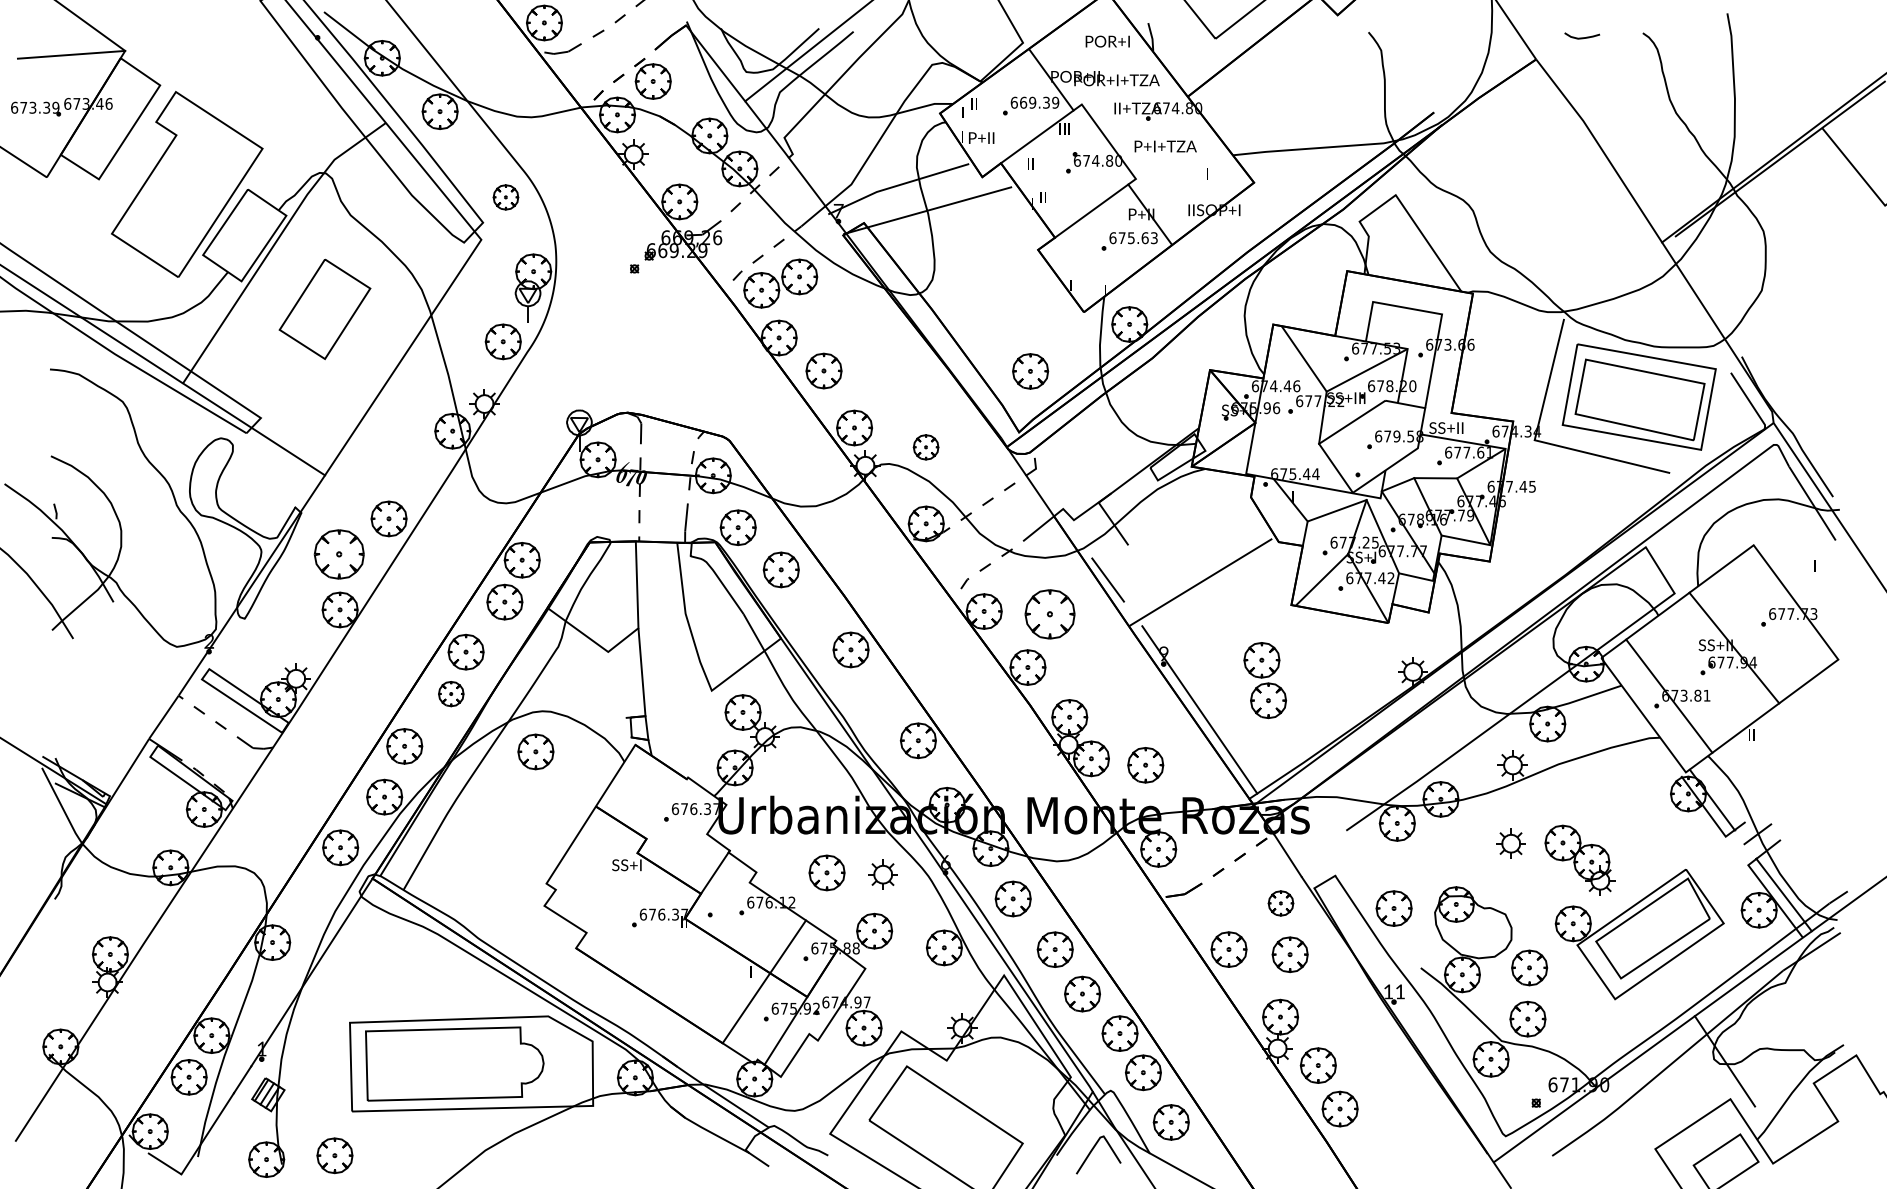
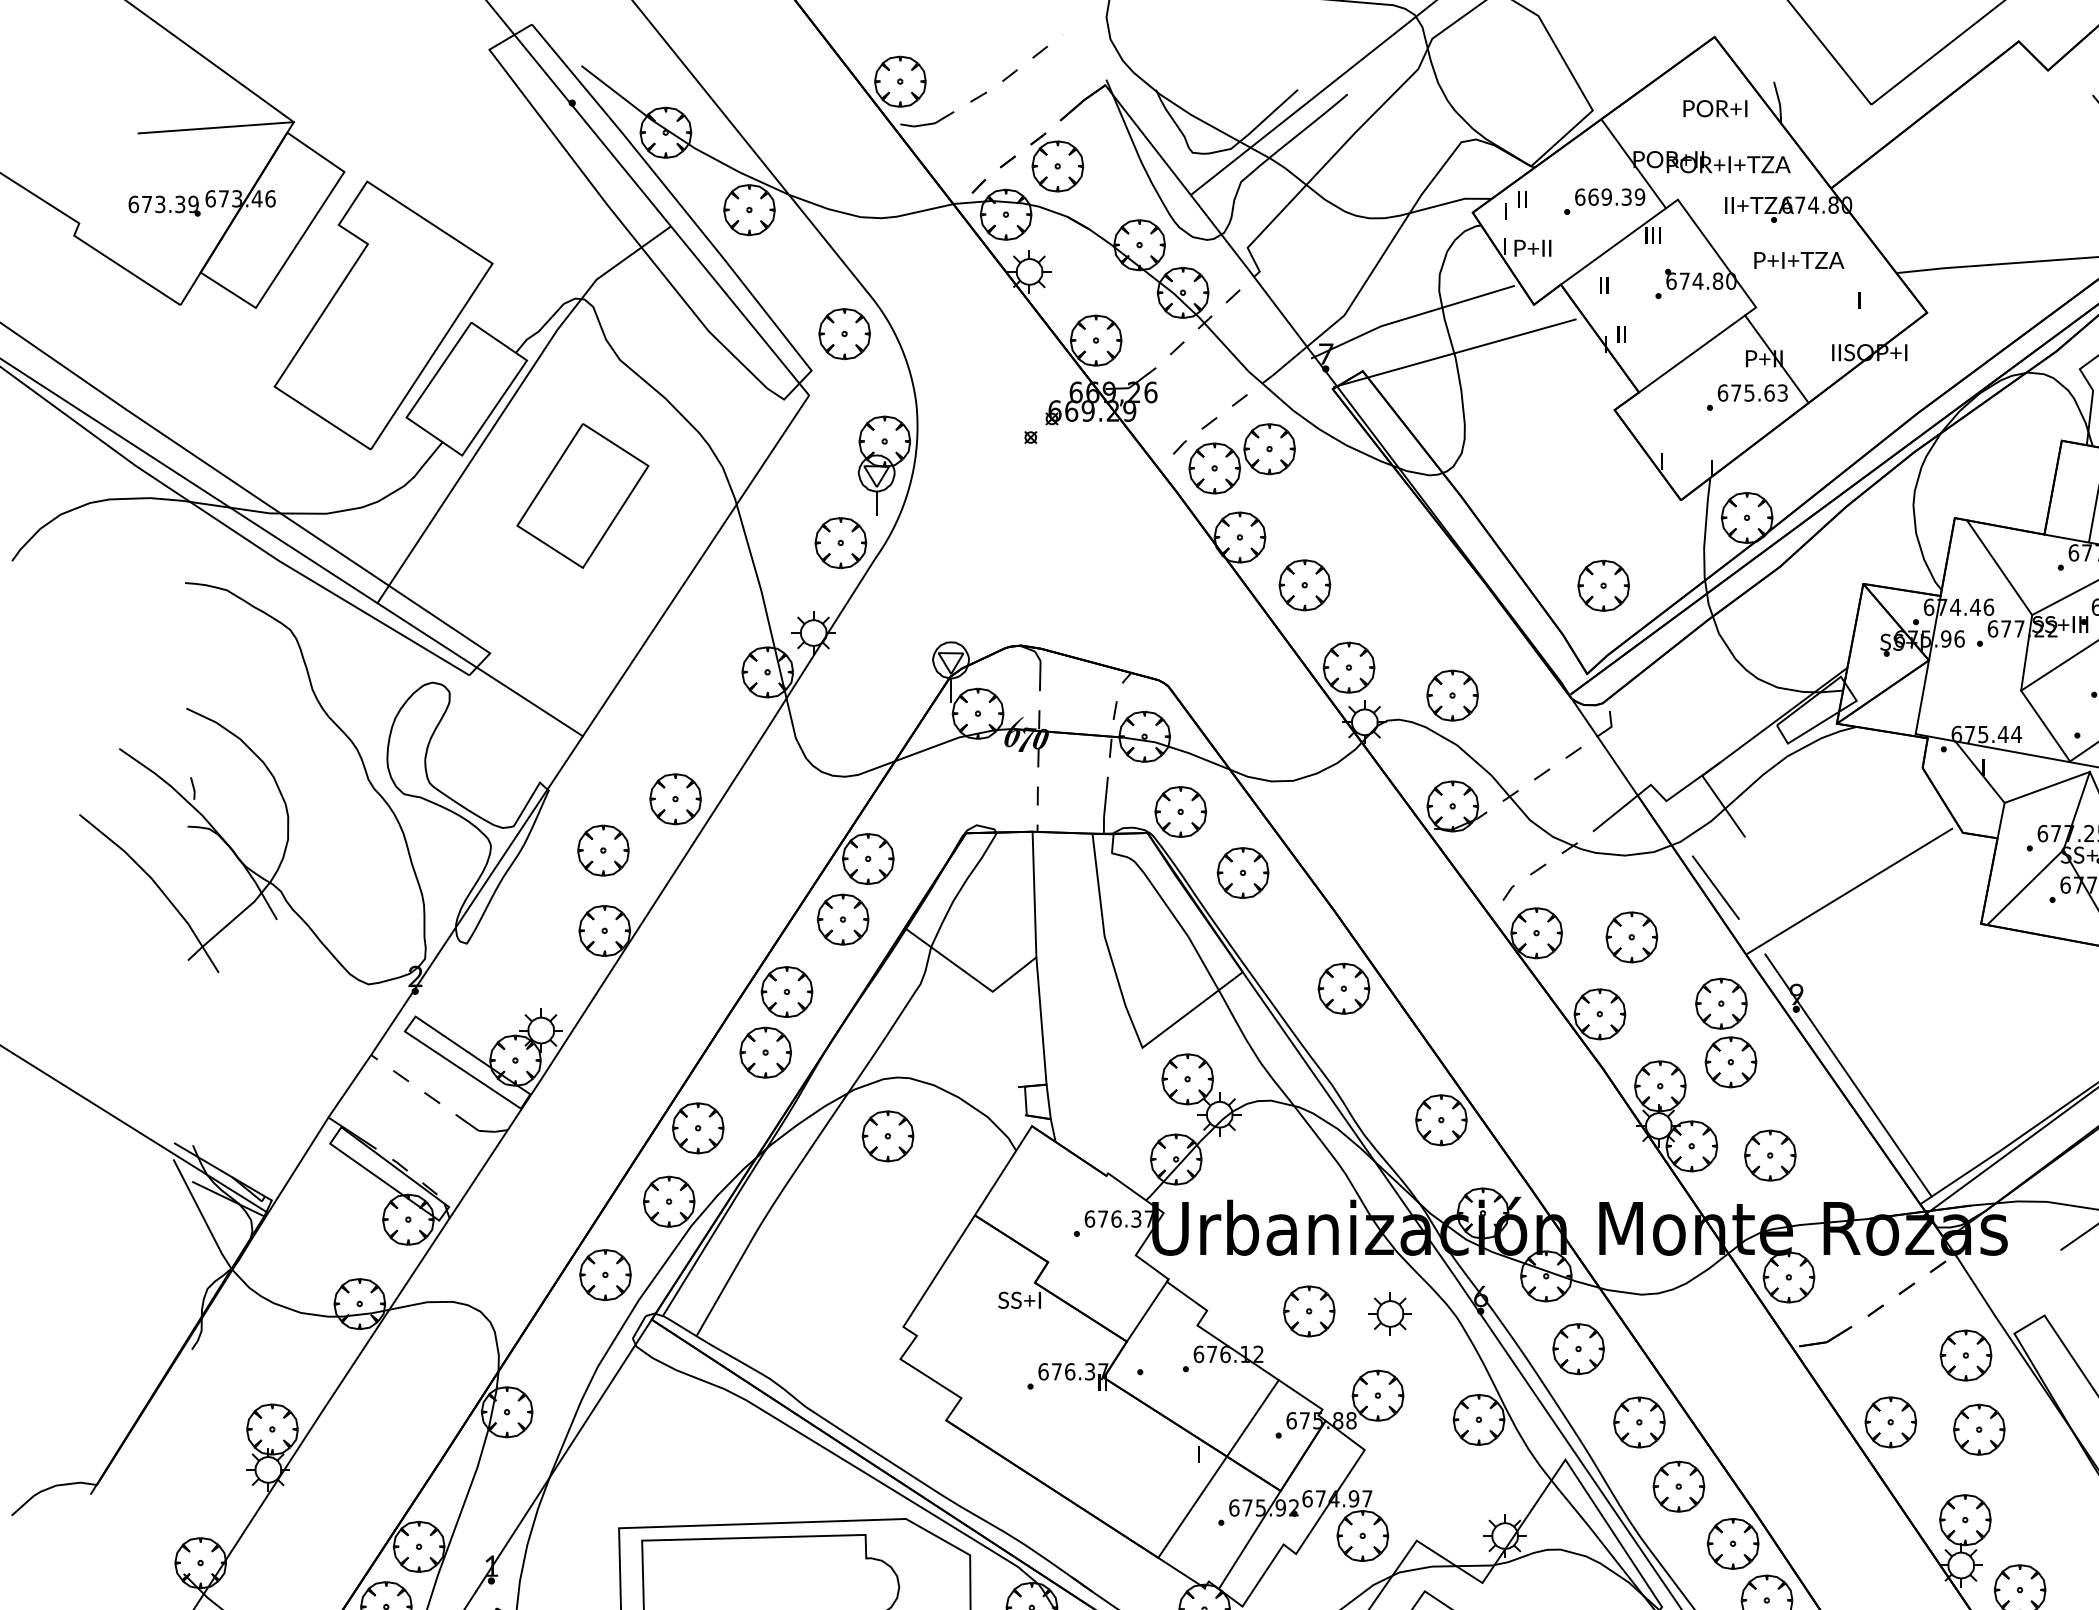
part: (505, 197) -> (844, 334), size x1.43
part: (925, 447) -> (1451, 695), size x1.43
part: (338, 554) -> (602, 850), size x0.71
part: (1049, 614) -> (1631, 937), size x0.71
part: (1264, 680) -> (1725, 1033), moved
part: (450, 693) -> (764, 1051), size x1.43
part: (1280, 903) -> (1965, 1355), size x1.43

